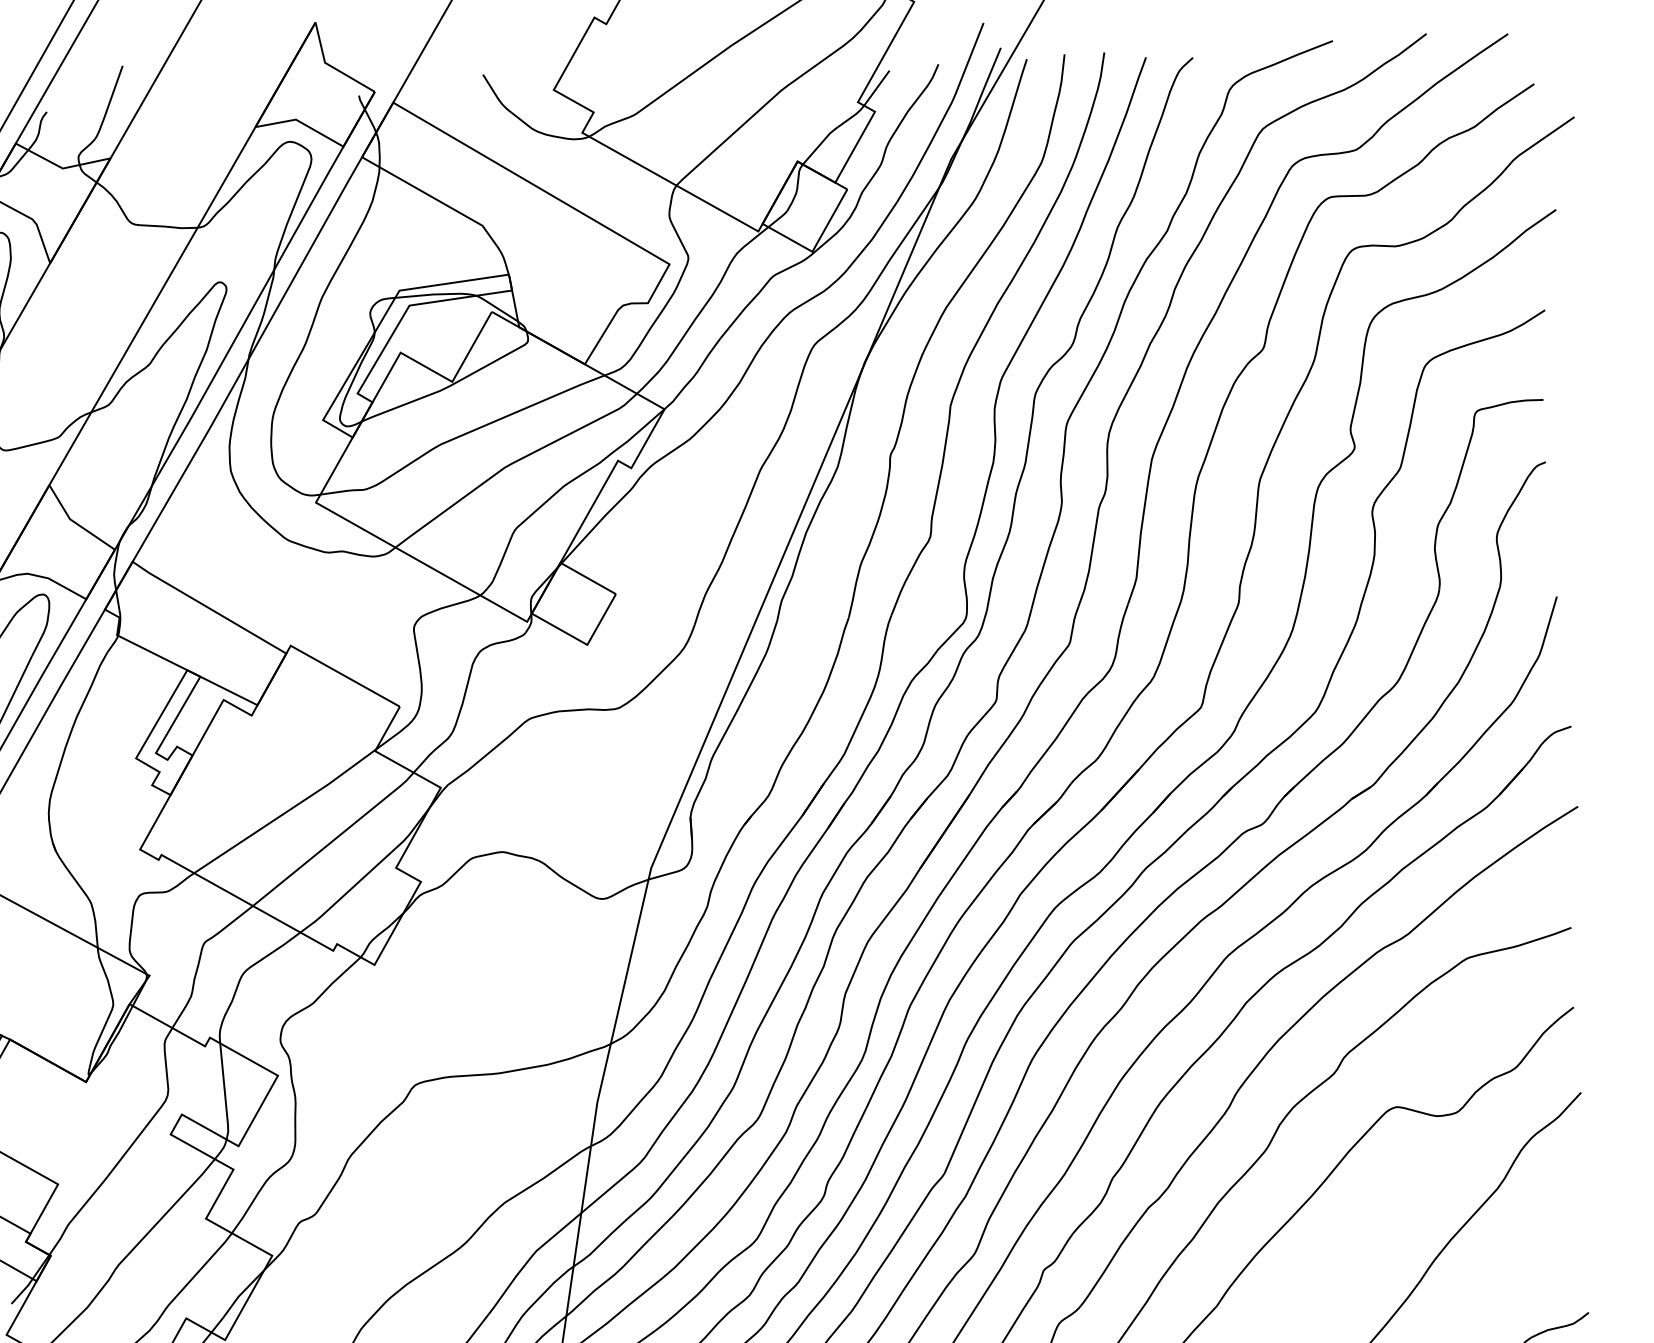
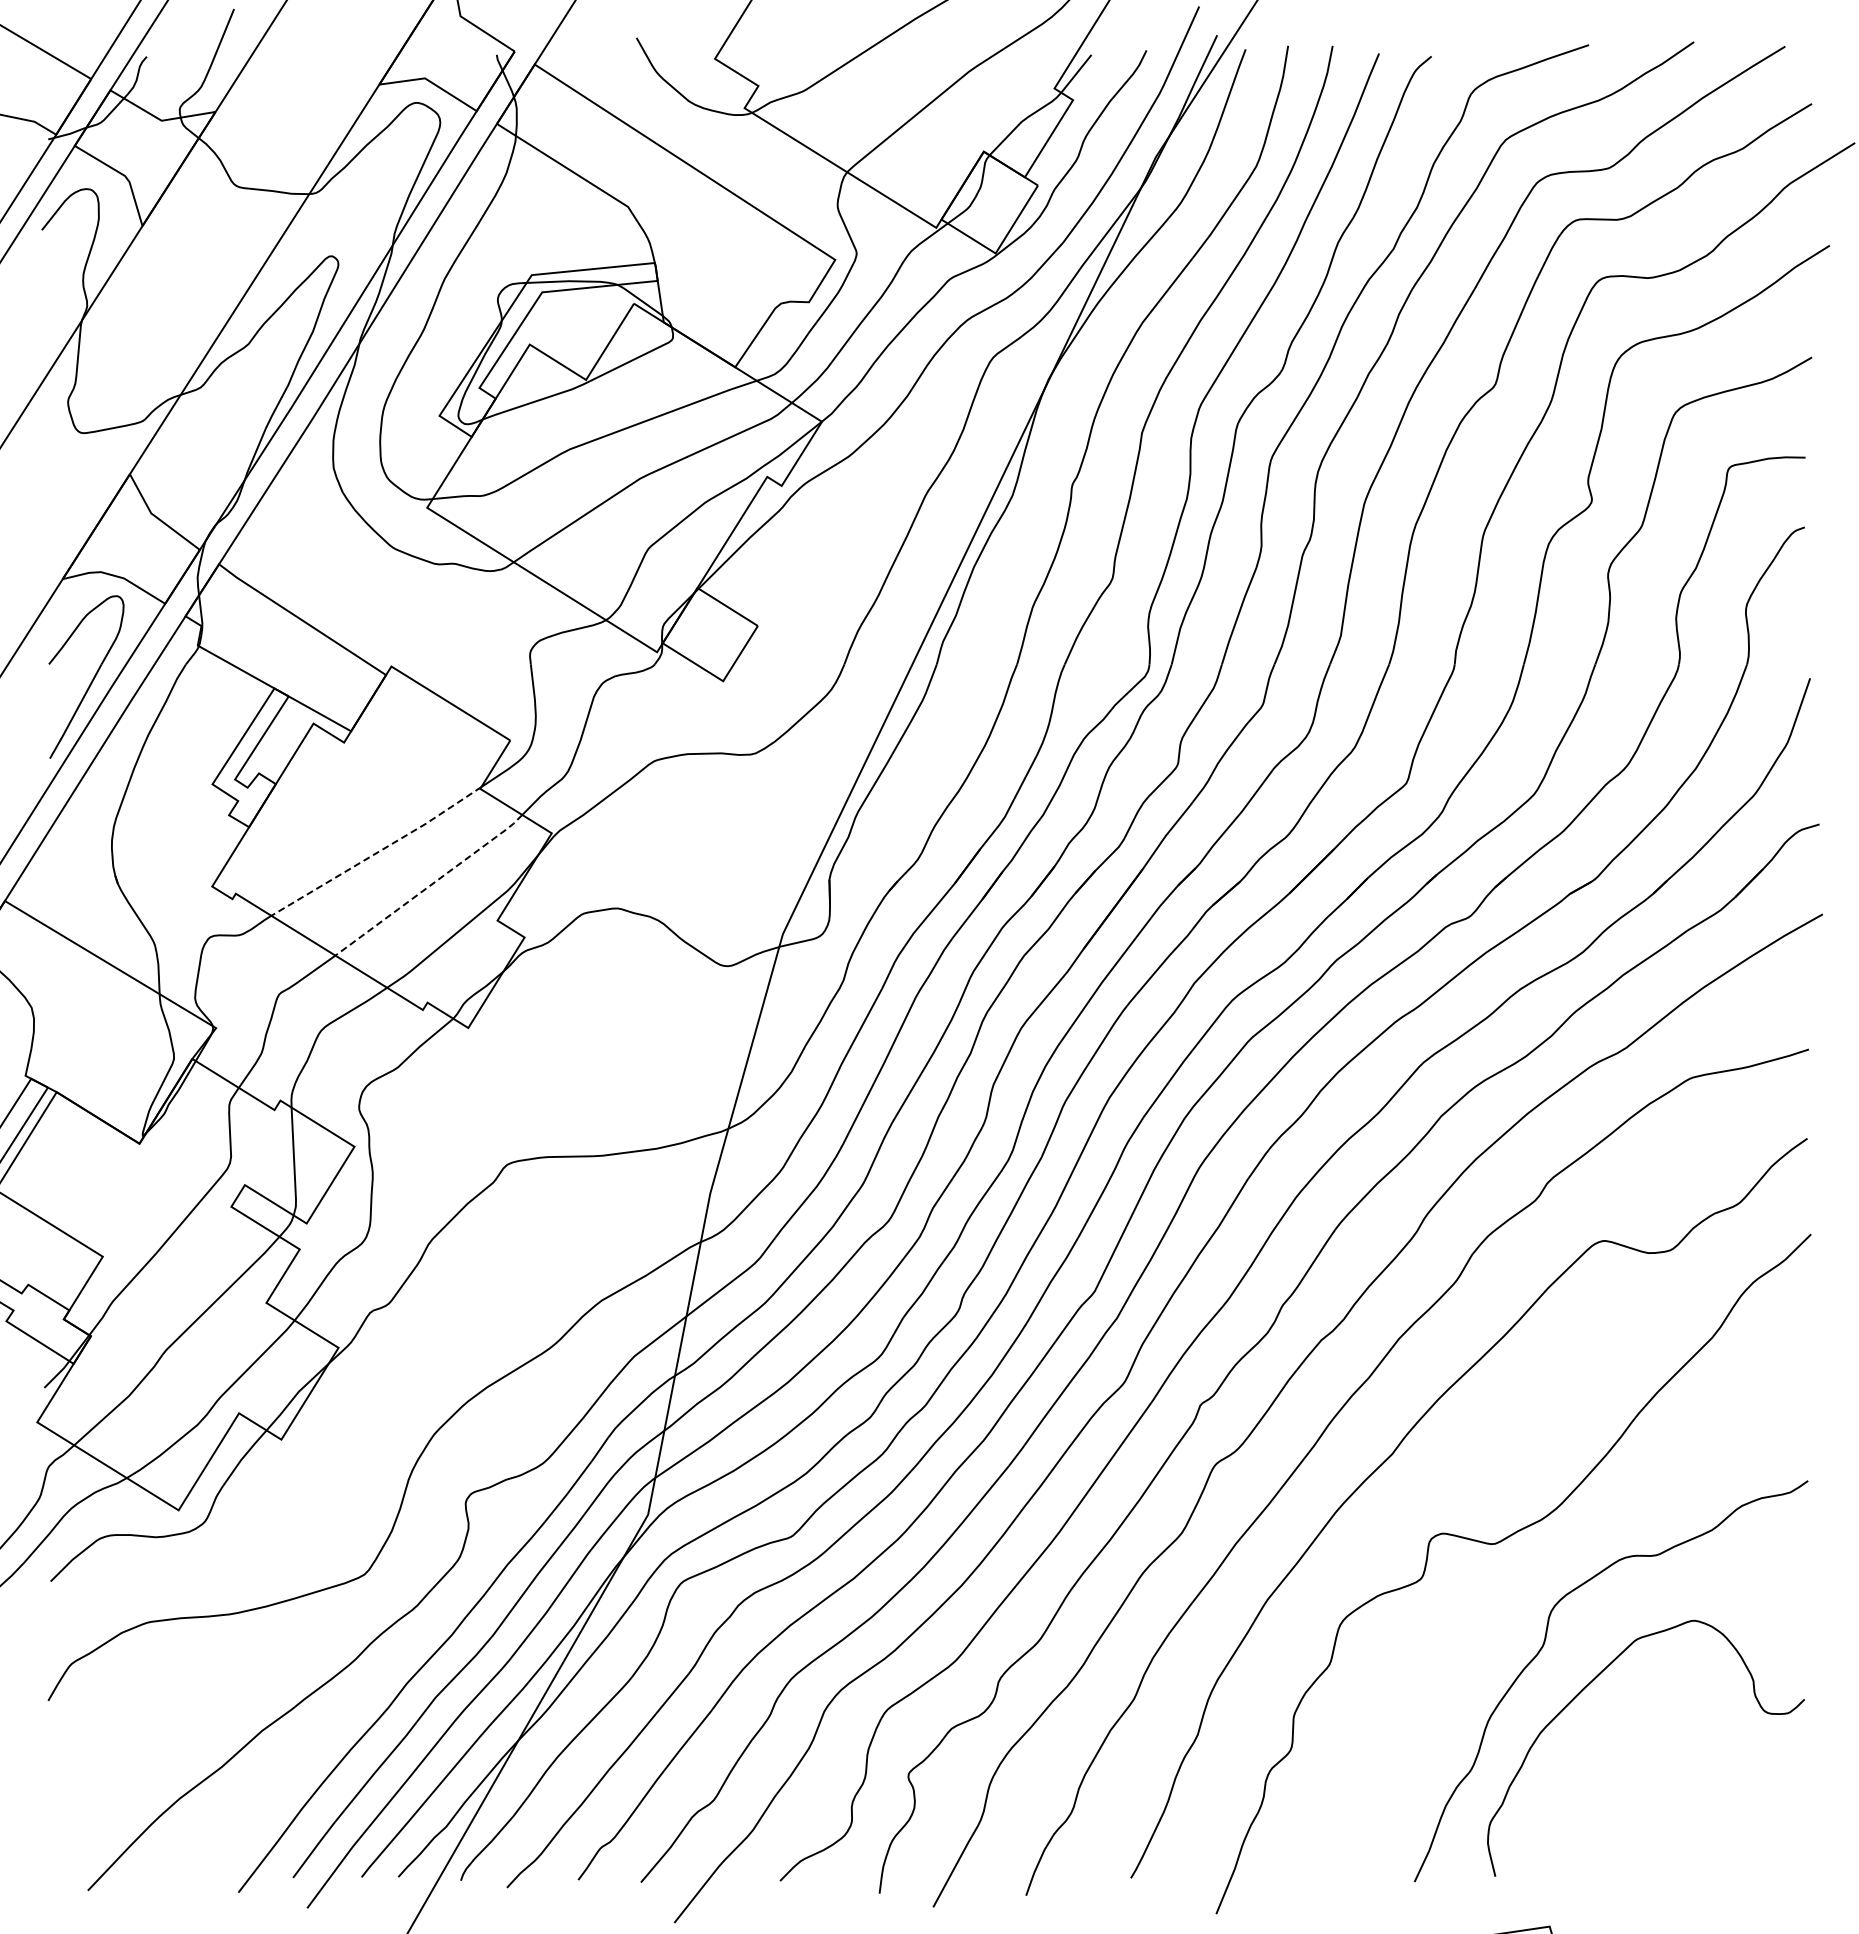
line: (286, 812) -> (377, 852), solid -> dashed
line: (334, 839) -> (430, 885), solid -> dashed

